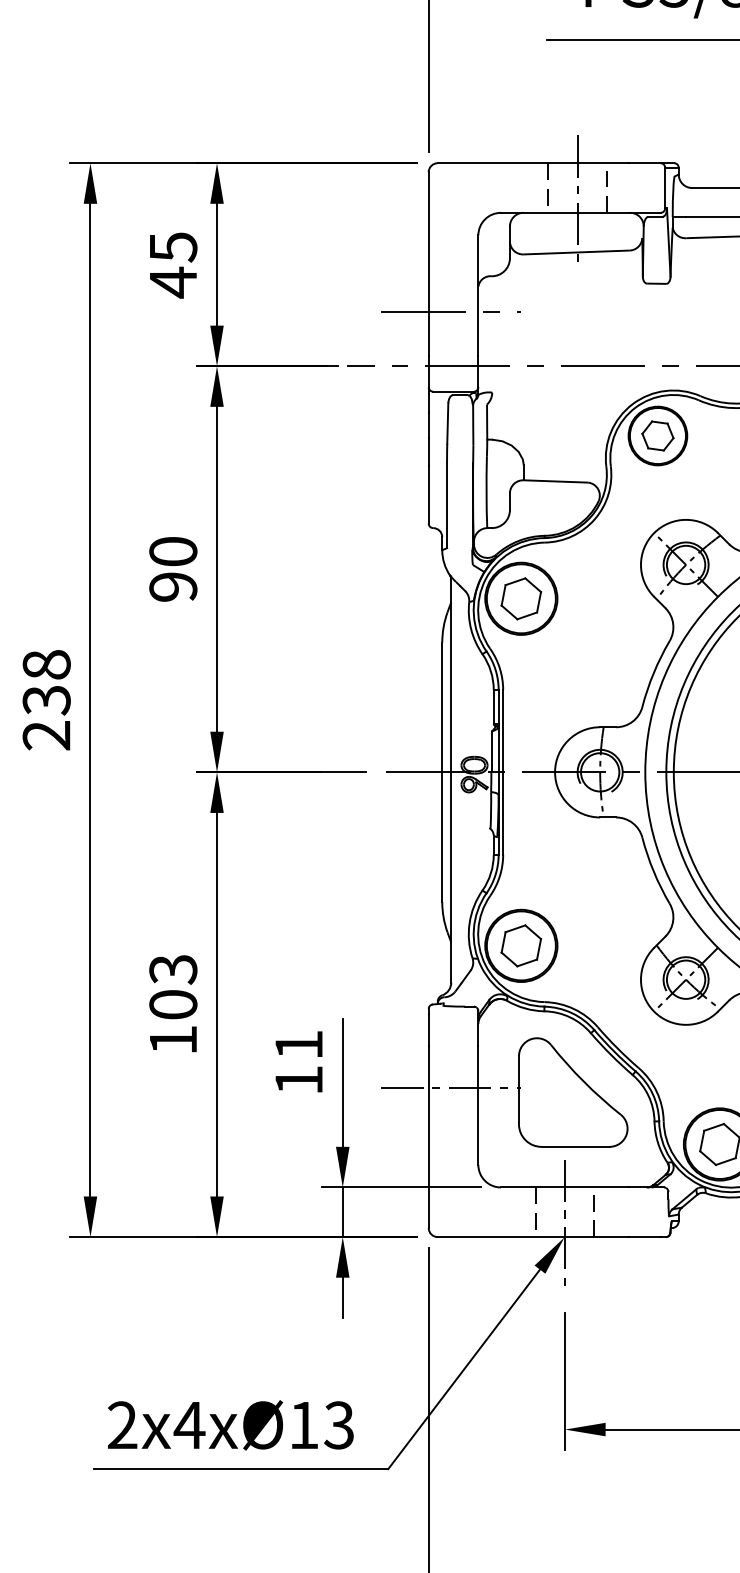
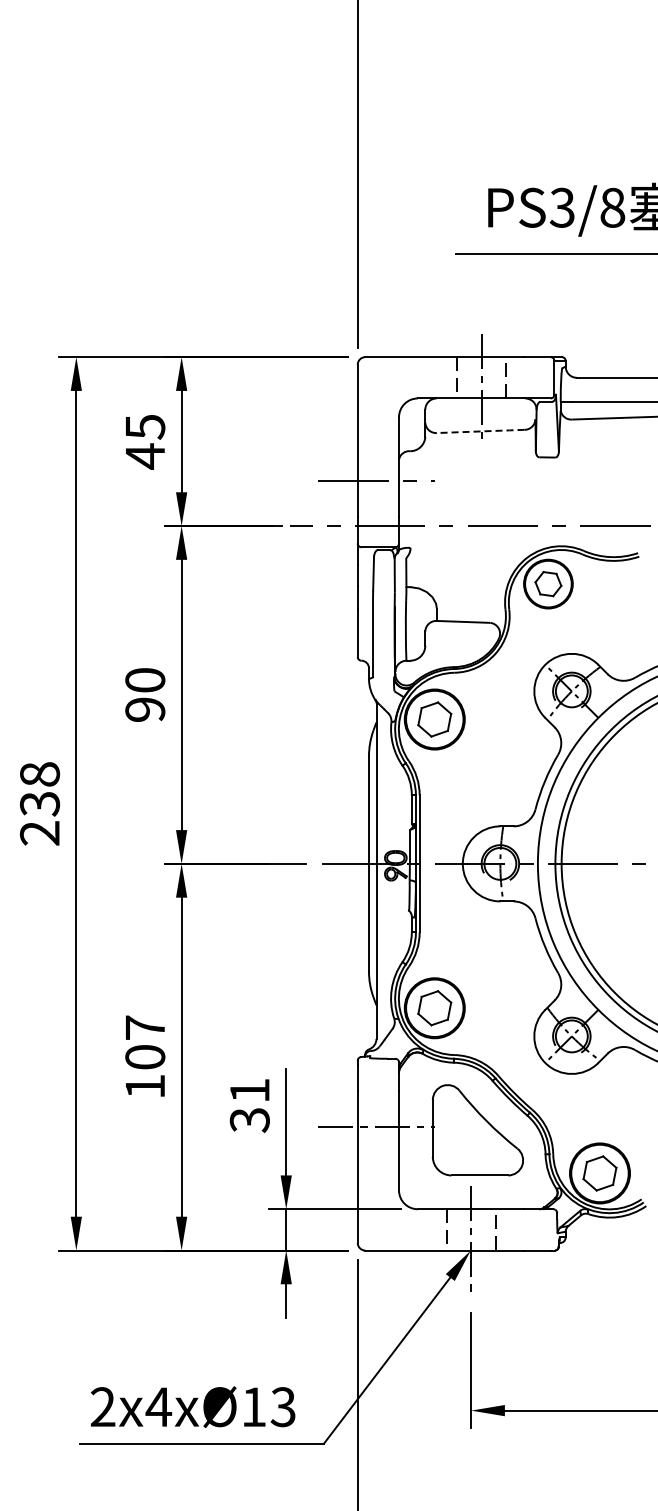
line: (576, 252) -> (480, 431), solid -> dashed
text: (173, 969) -> (145, 1027), 103 -> 107
text: (298, 1080) -> (249, 1120), 11 -> 31

